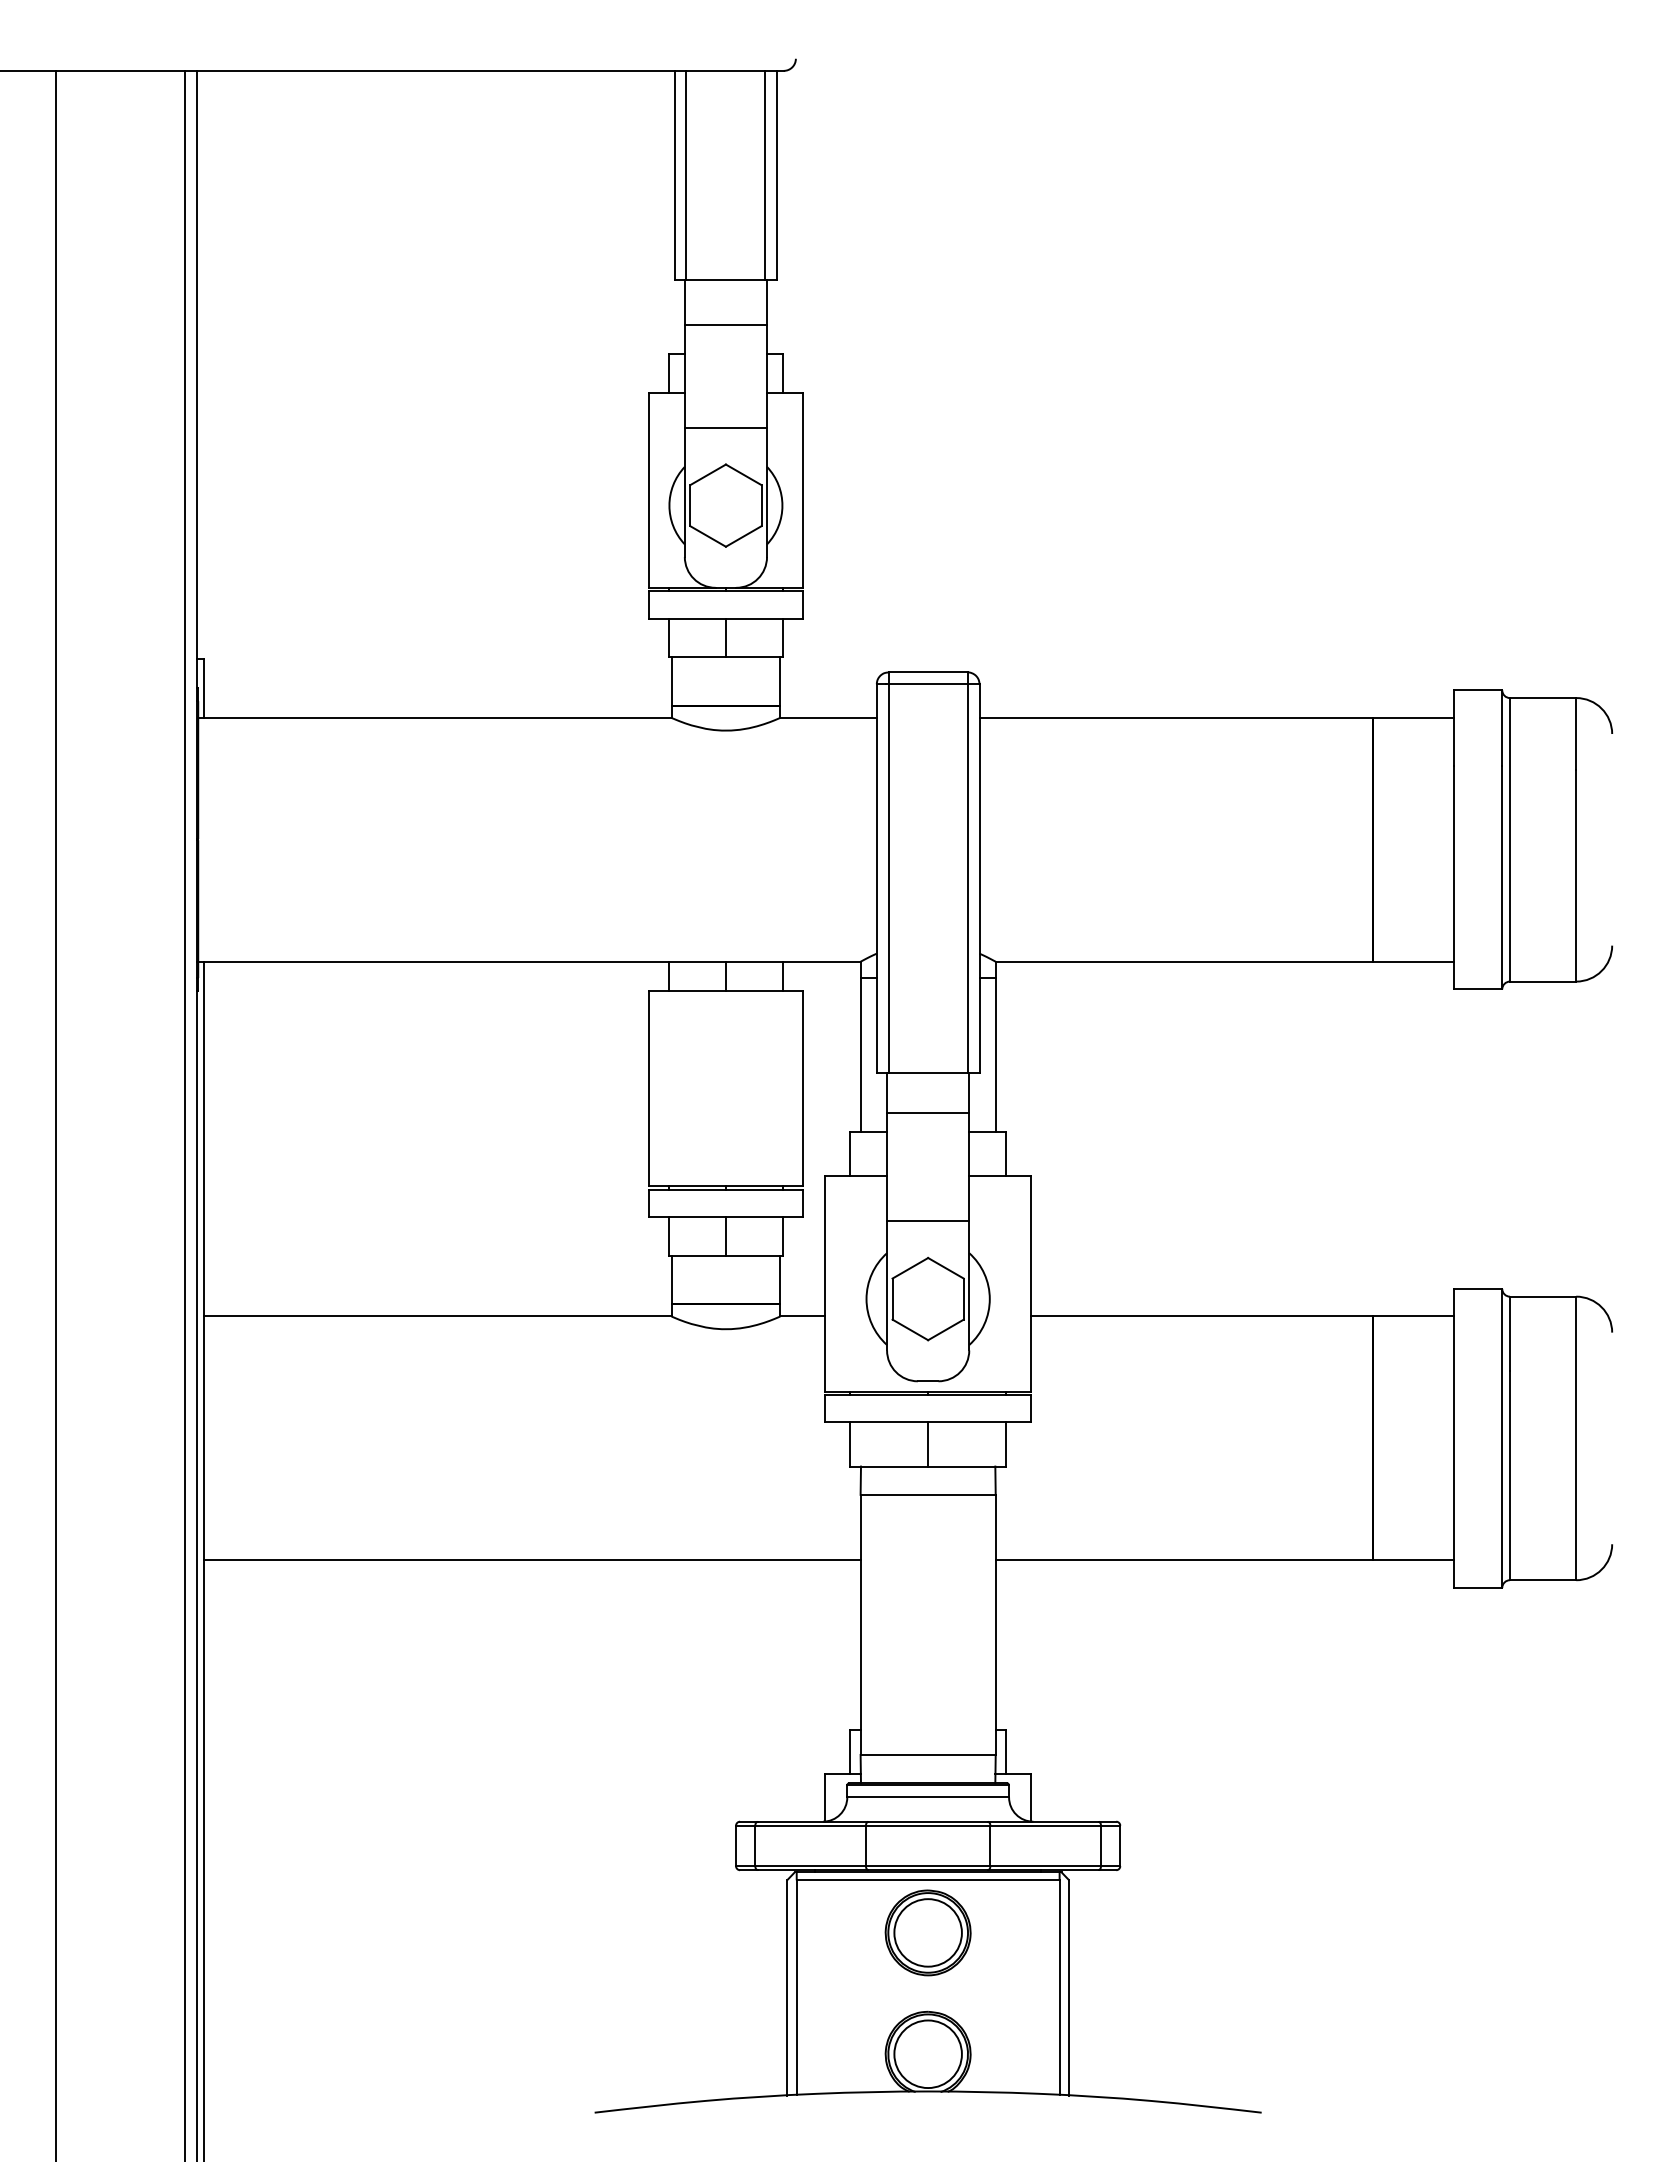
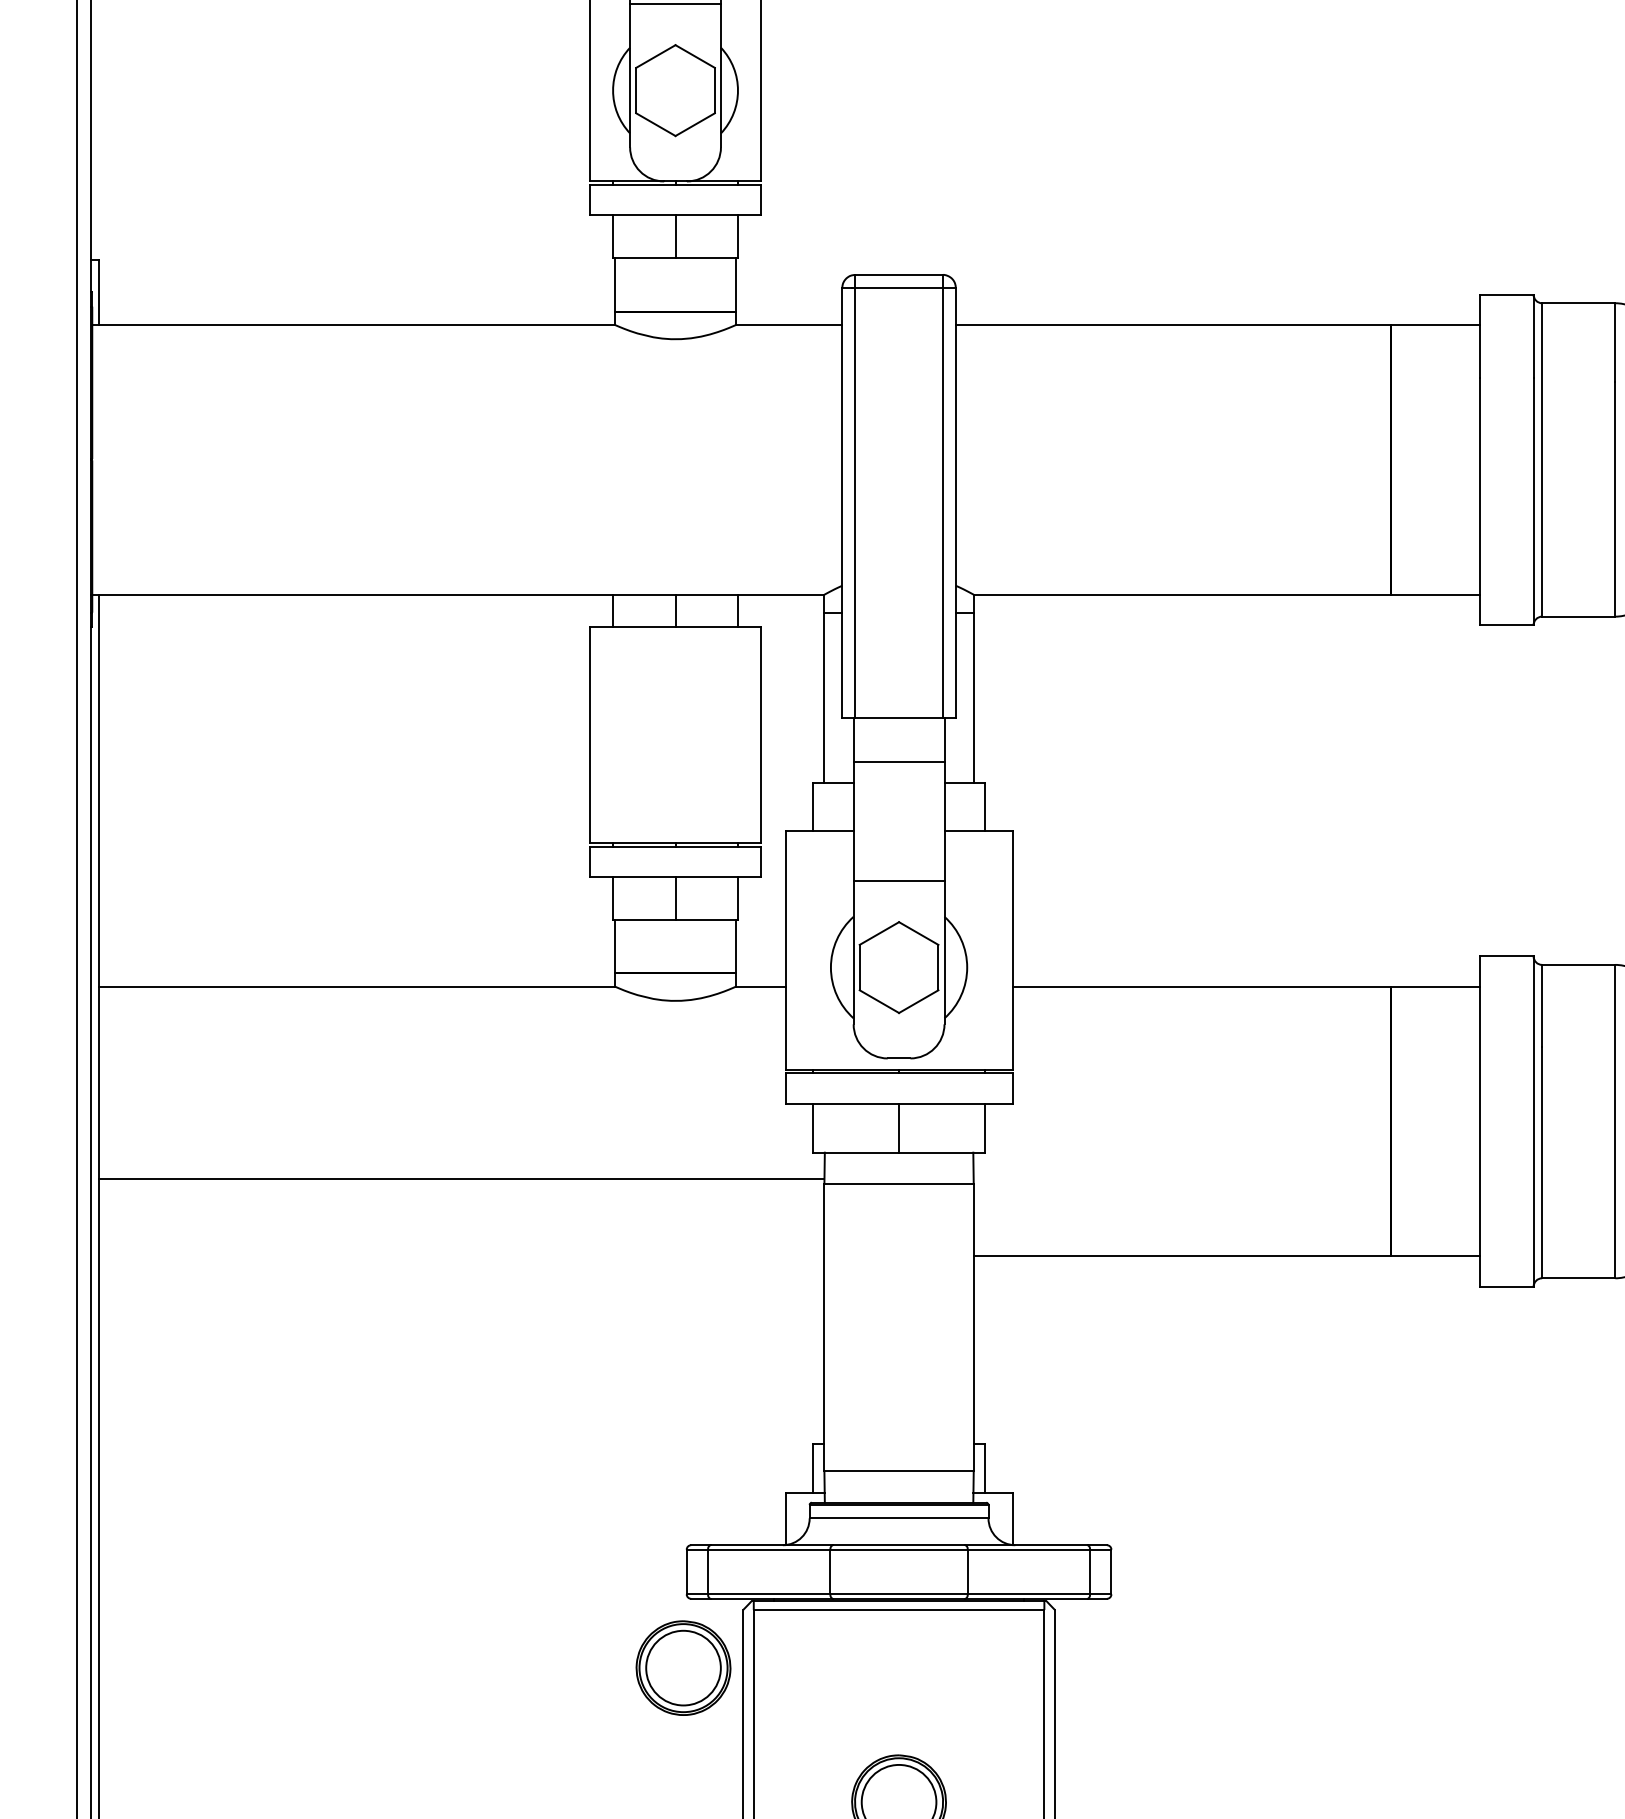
line: (532, 1560) -> (461, 1179), moved
part: (927, 1932) -> (682, 1667), moved

